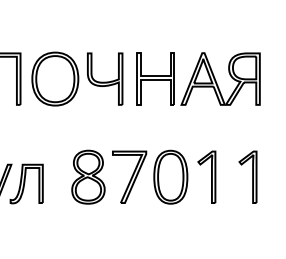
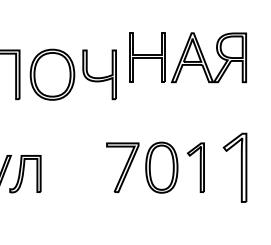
part: (197, 78) -> (187, 57), moved
part: (88, 177) -> (83, 167), removed
part: (247, 177) -> (234, 167), size x1.4

